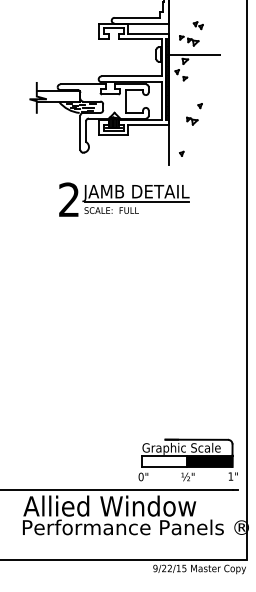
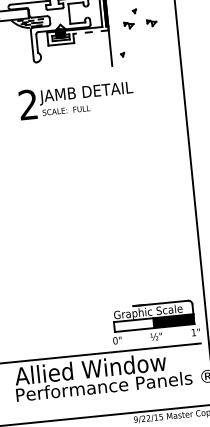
part: (218, 120) -> (151, 22), added
line: (147, 124) -> (90, 32), solid -> dashed
line: (136, 202) -> (87, 101), removed

